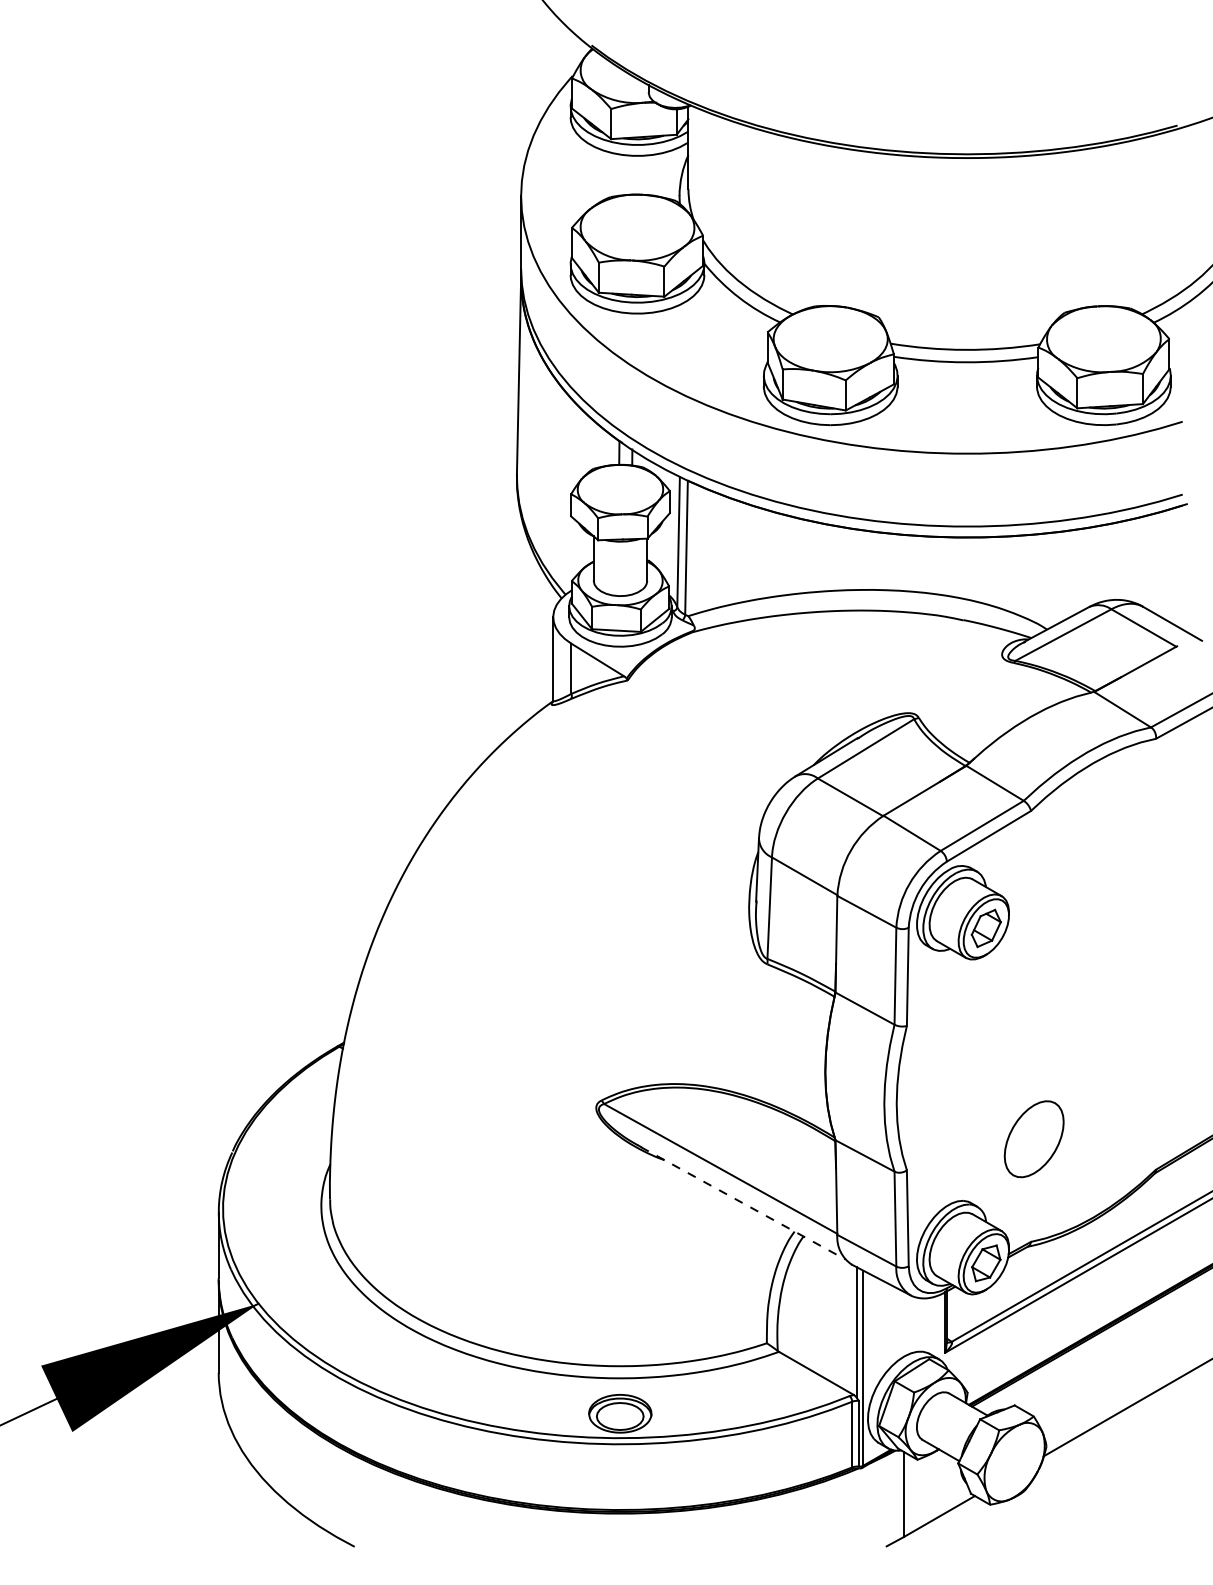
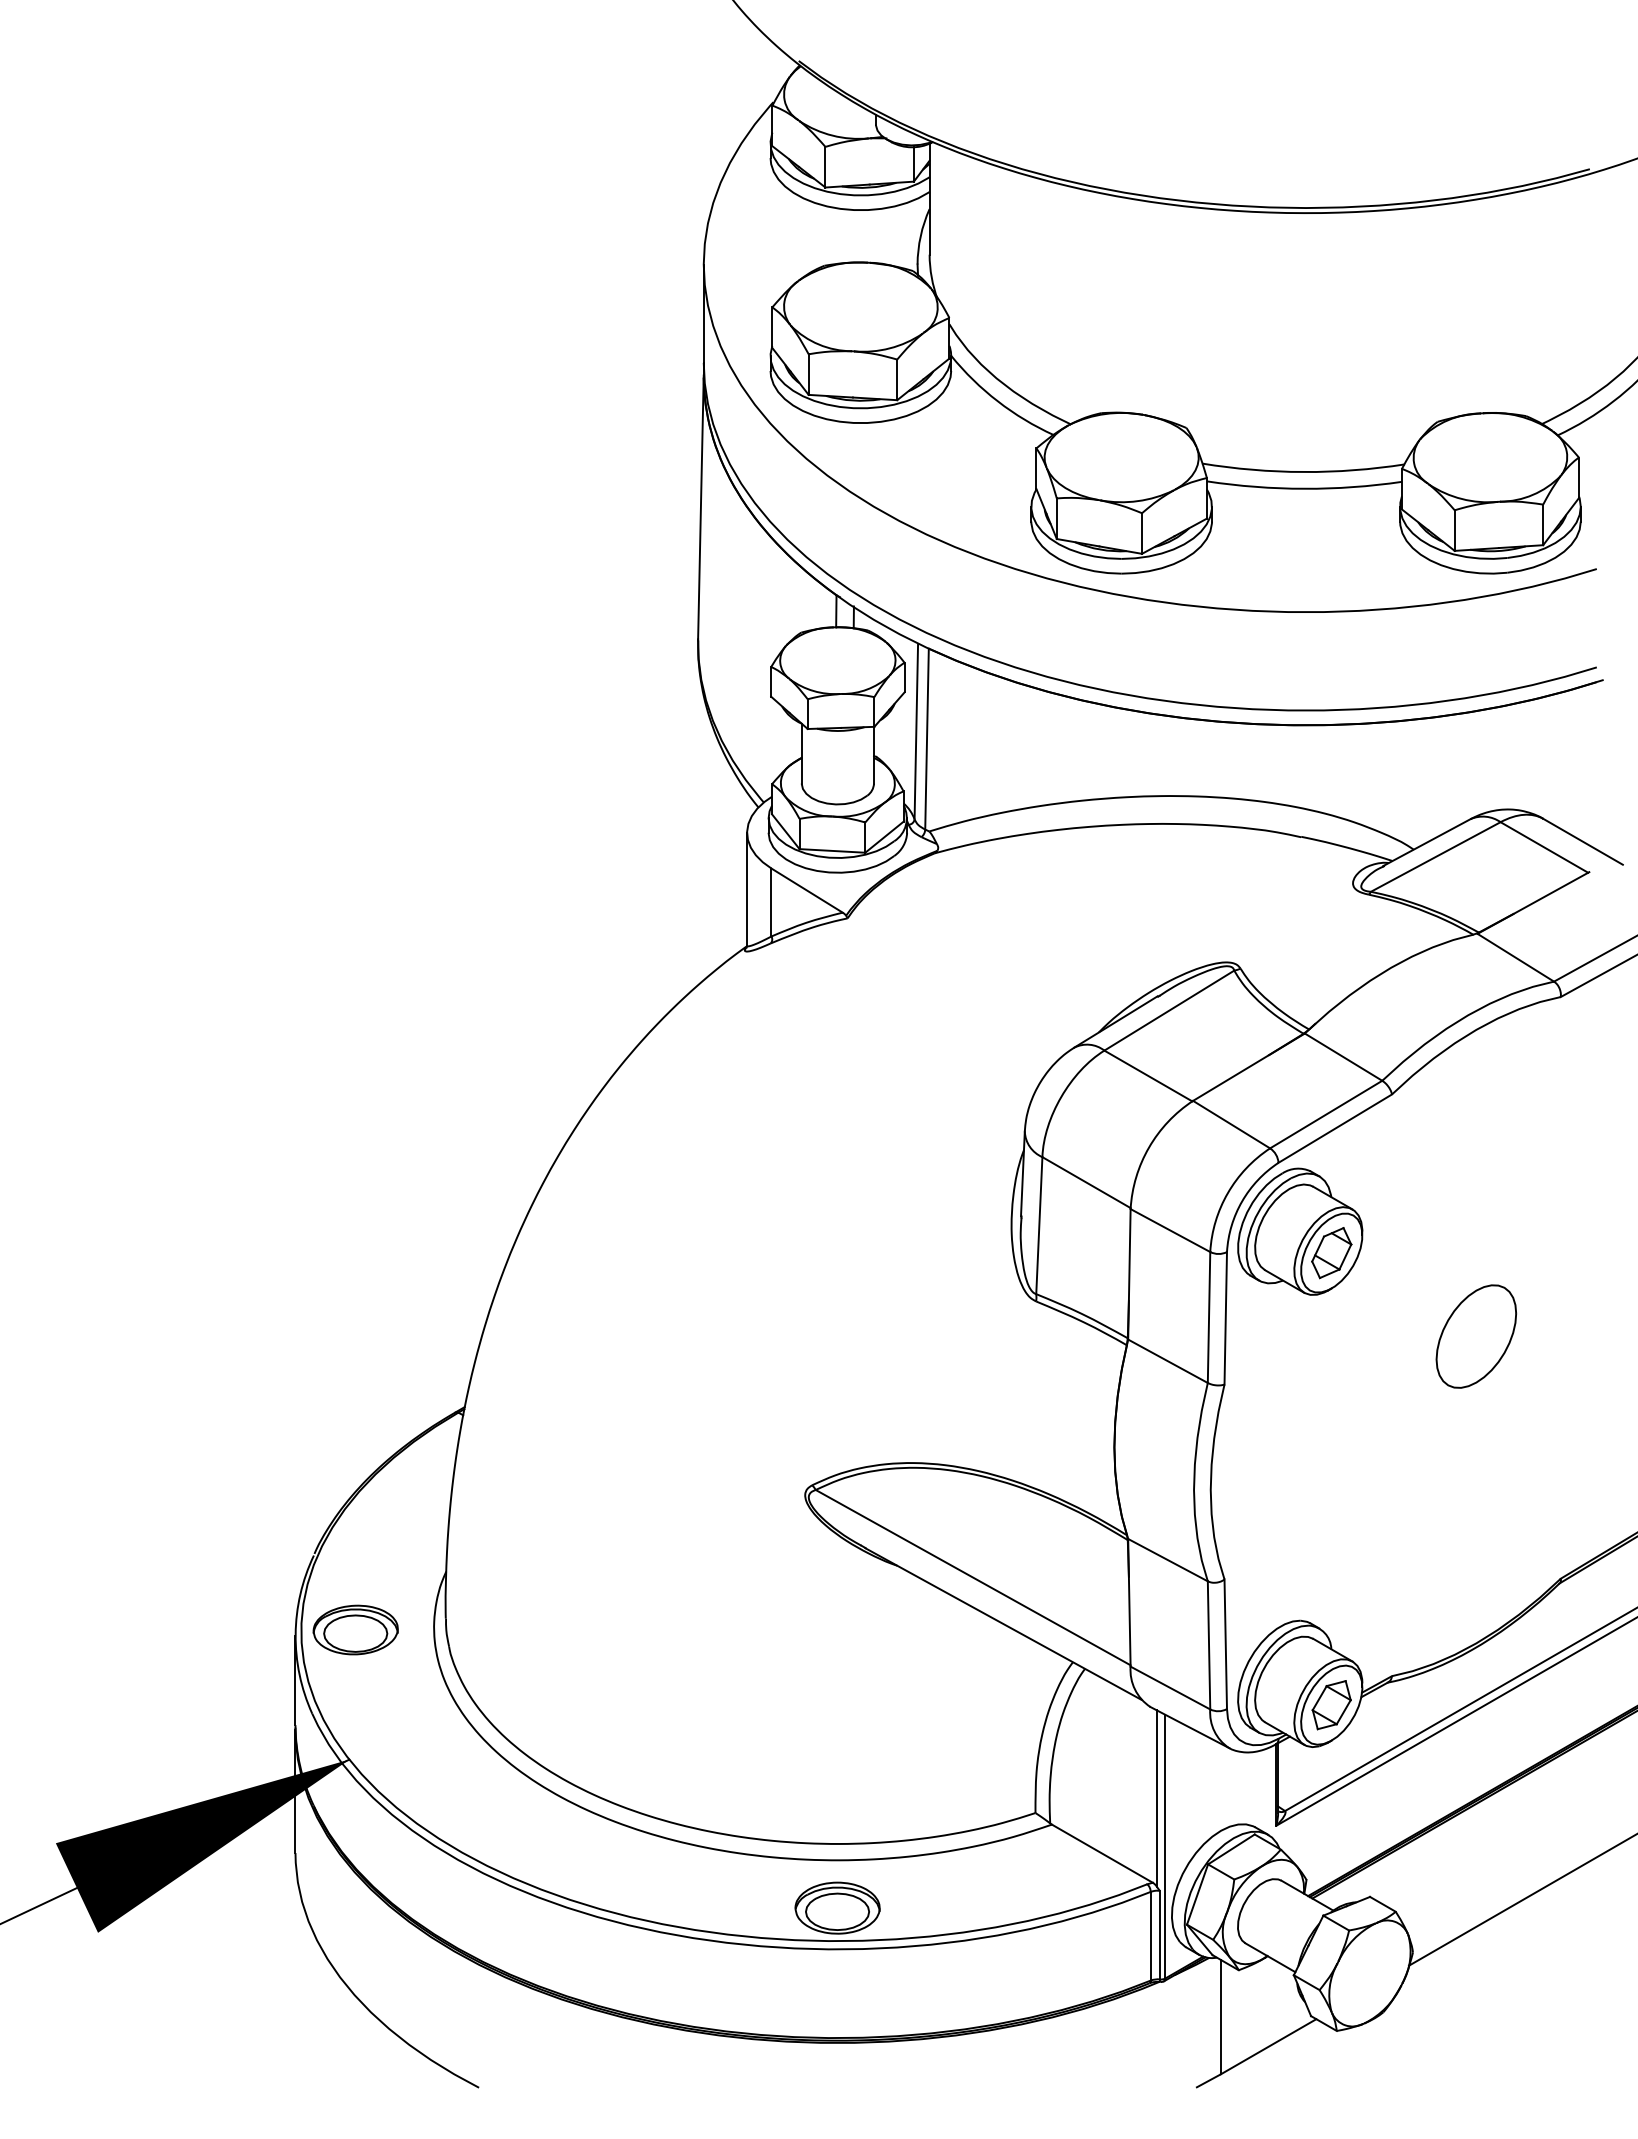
part: (1034, 1139) -> (1476, 1336), moved
line: (743, 1203) -> (1003, 1624), dashed -> solid
part: (263, 1207) -> (355, 1629), added

